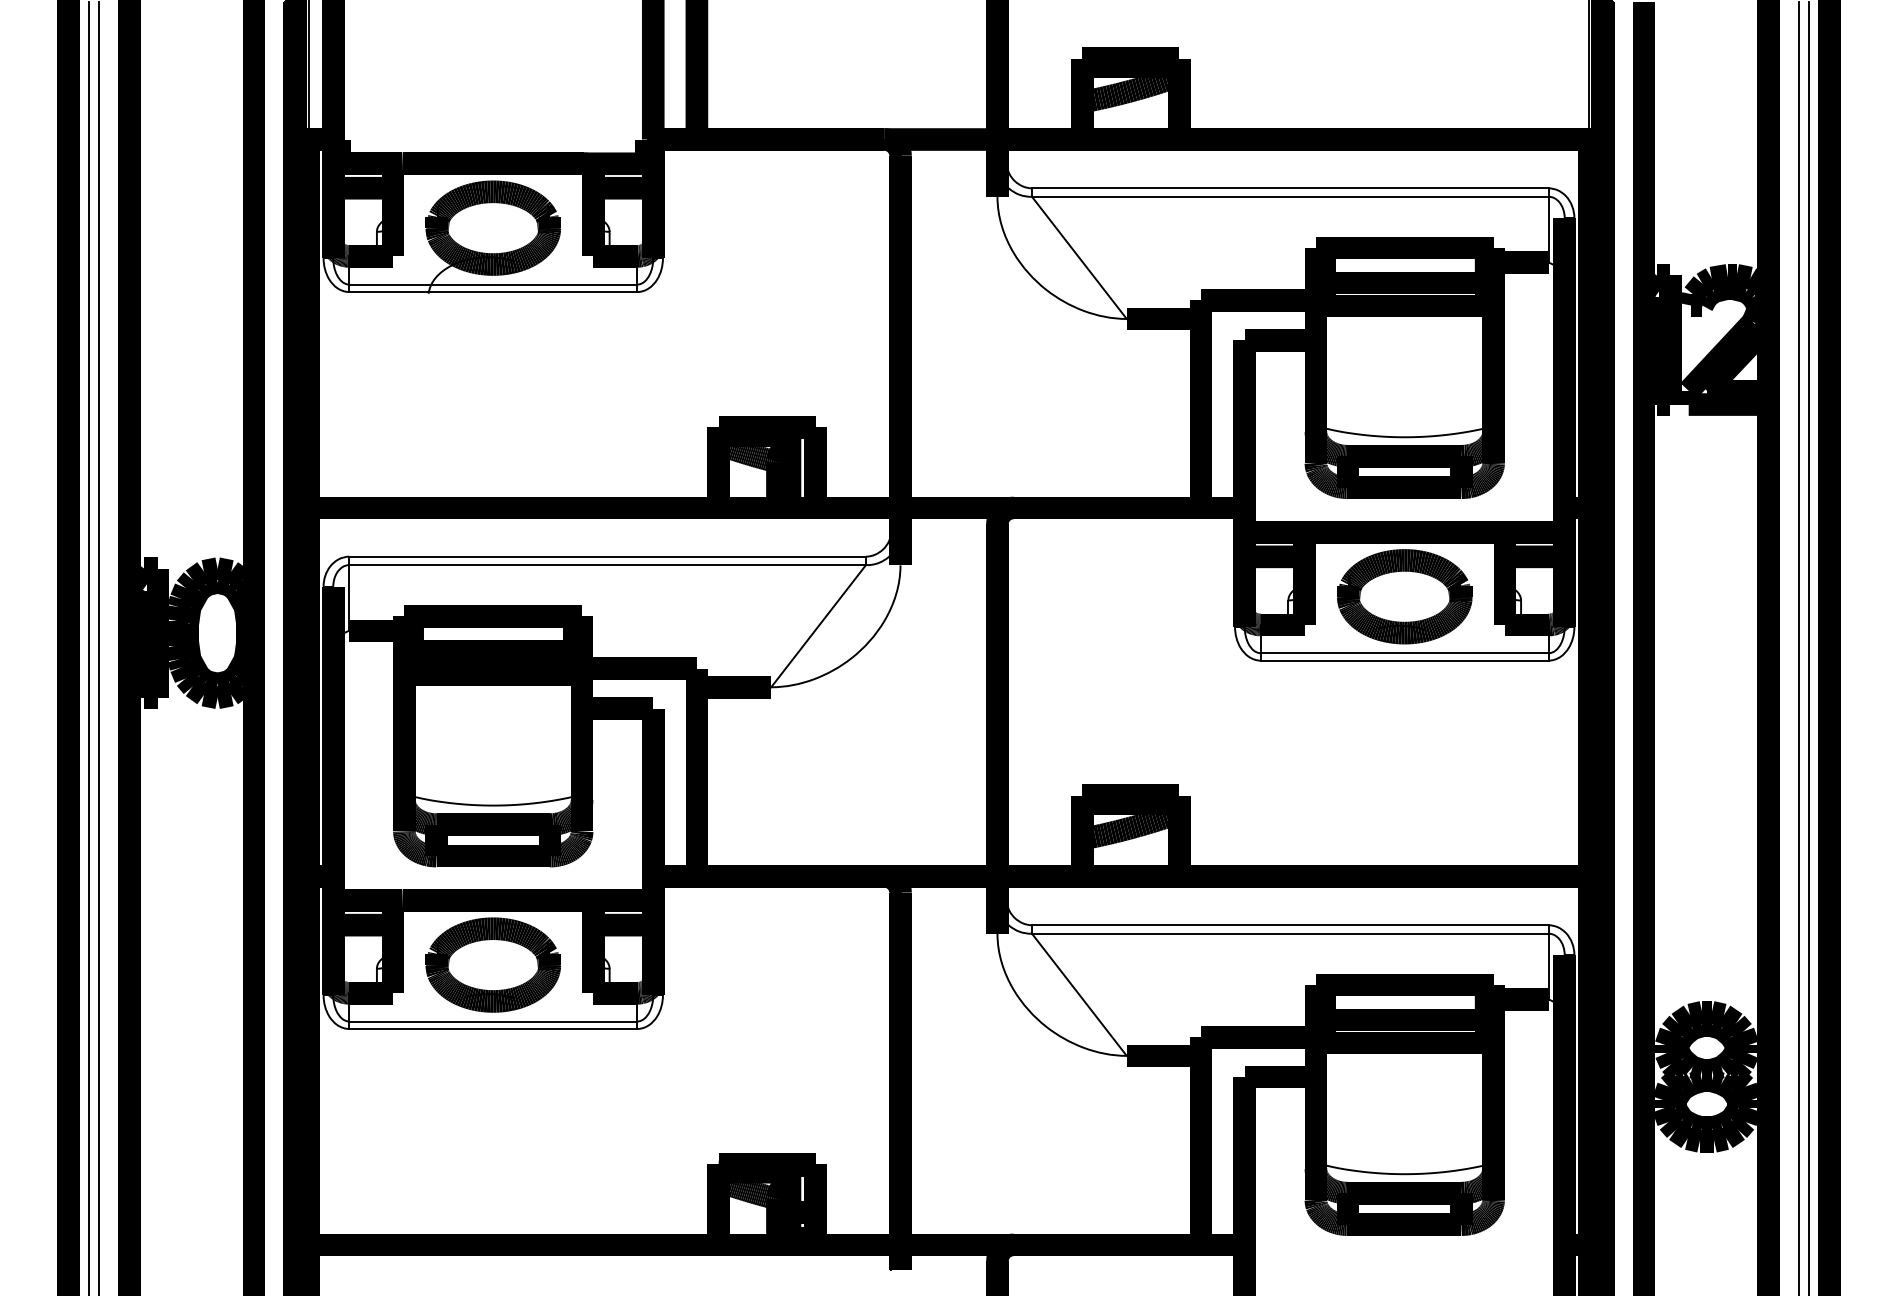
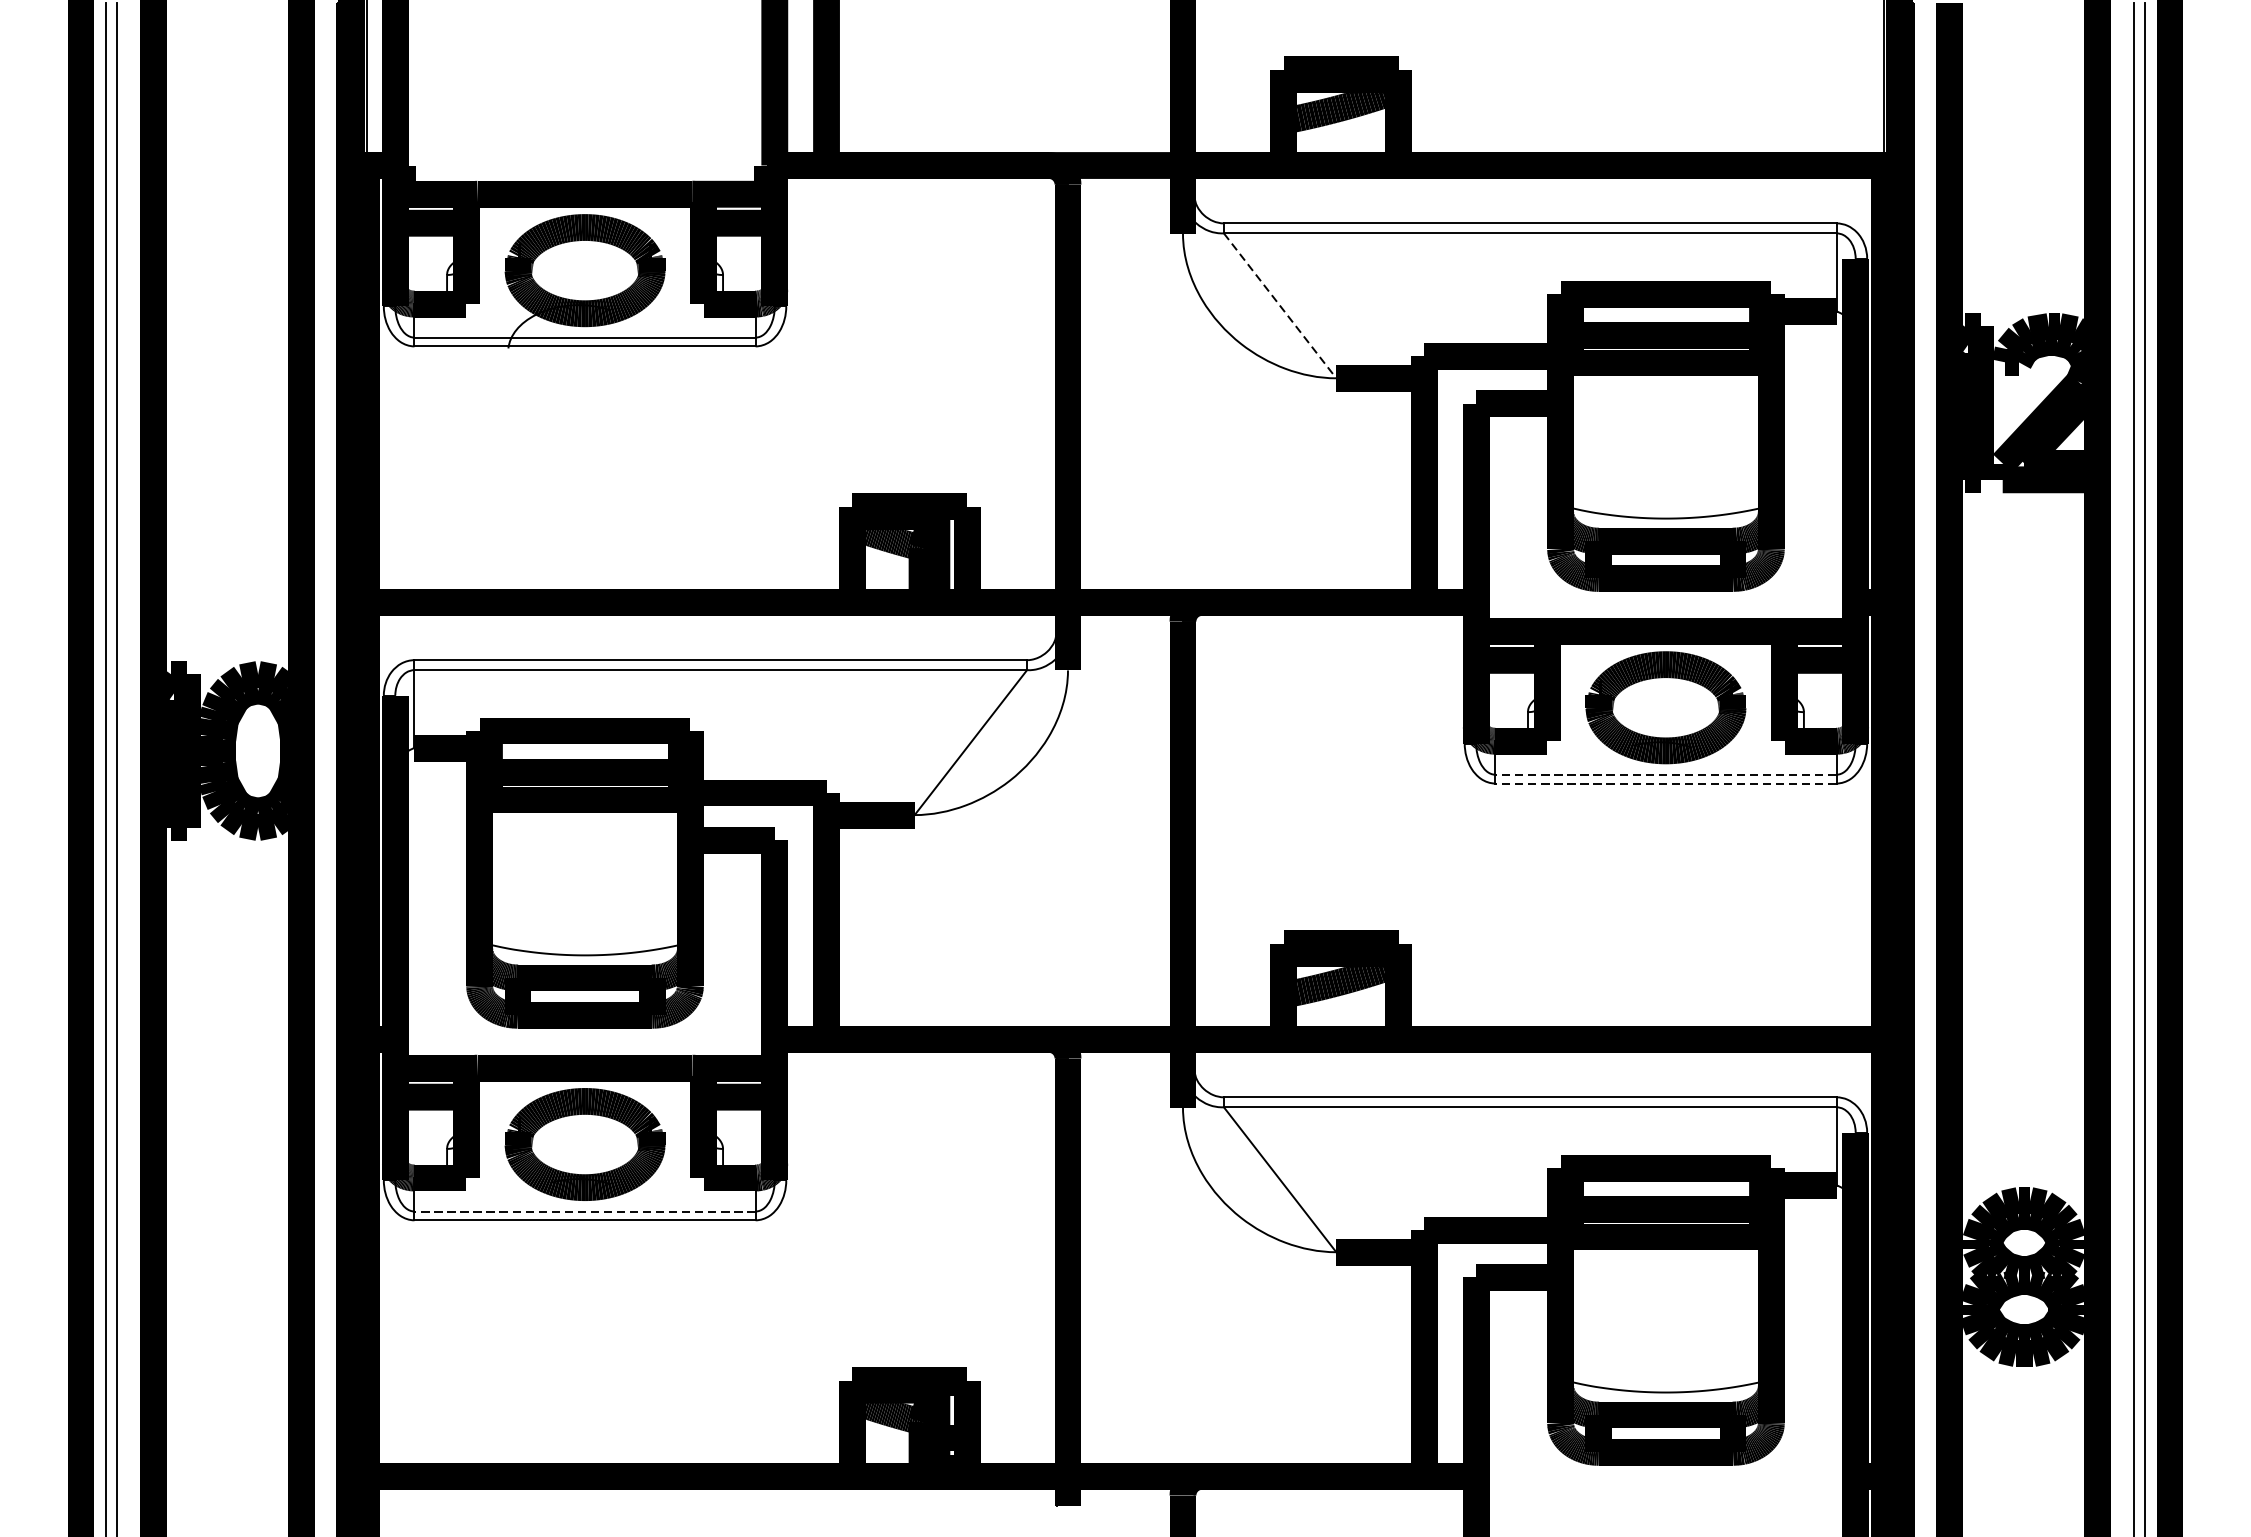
line: (1079, 258) -> (1280, 306), solid -> dashed
line: (1404, 653) -> (1665, 775), solid -> dashed
line: (1404, 660) -> (1665, 783), solid -> dashed
line: (493, 1021) -> (585, 1211), solid -> dashed

